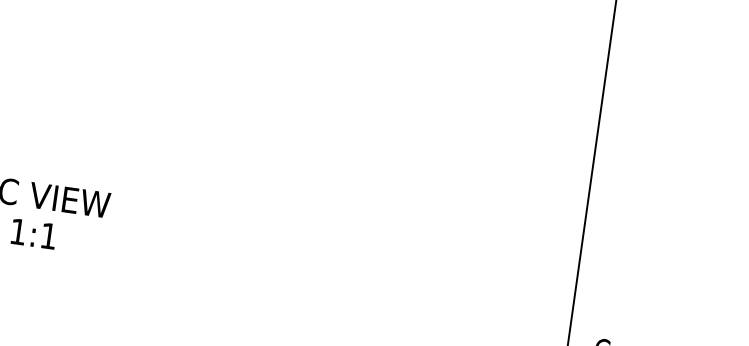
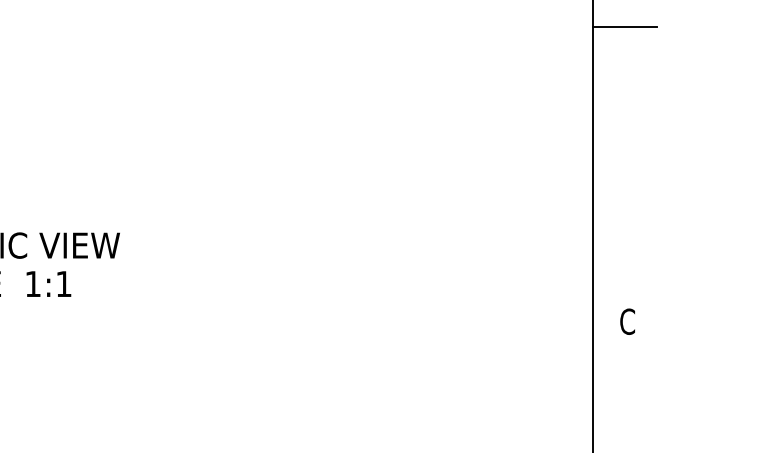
line: (640, 59) -> (625, 26), added

